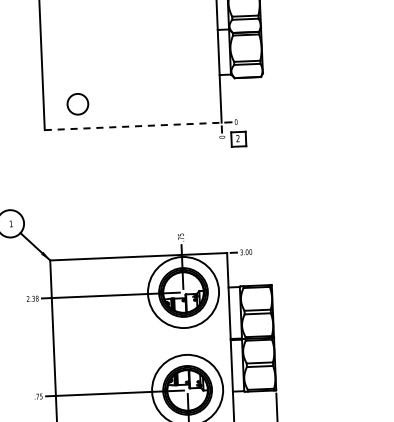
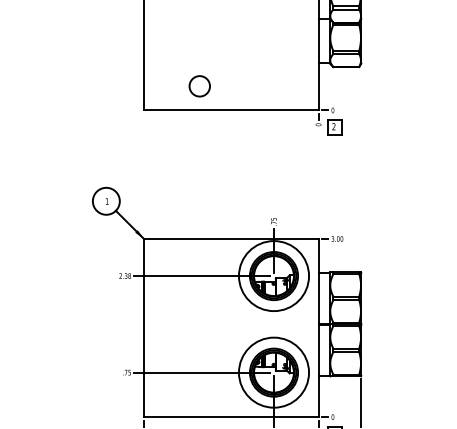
circle: (77, 104) -> (199, 86), moved
line: (133, 126) -> (231, 110), dashed -> solid

